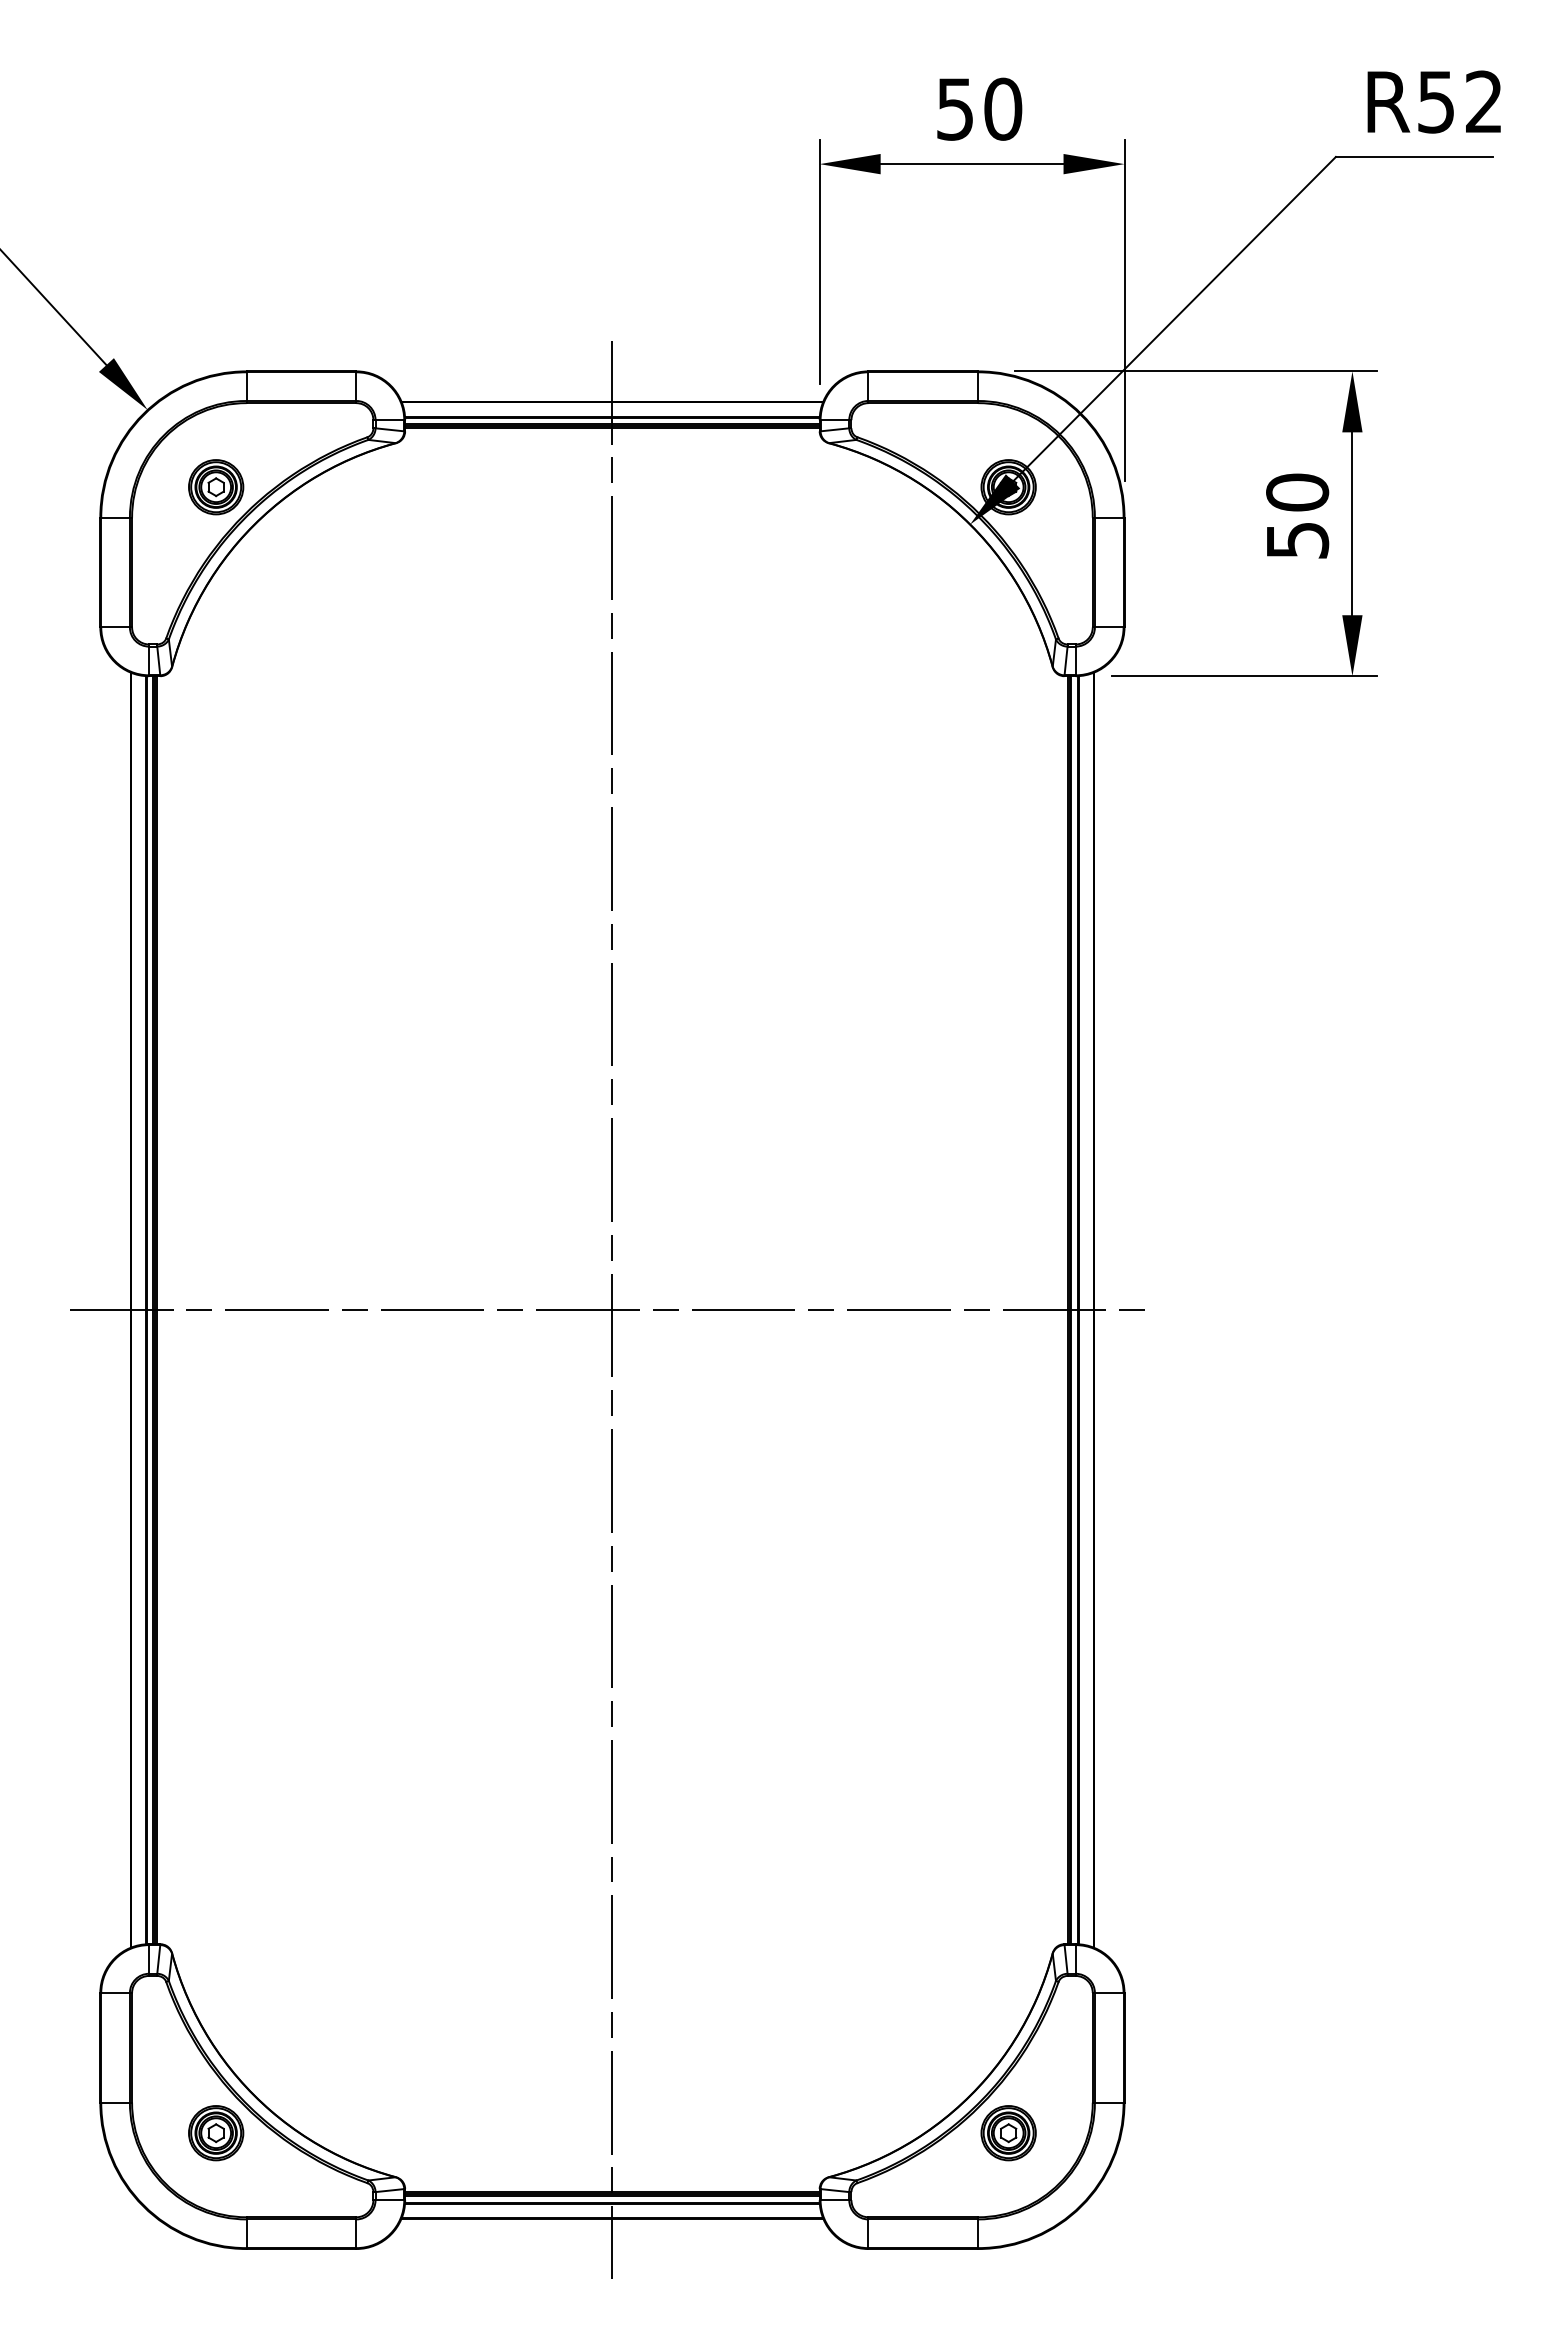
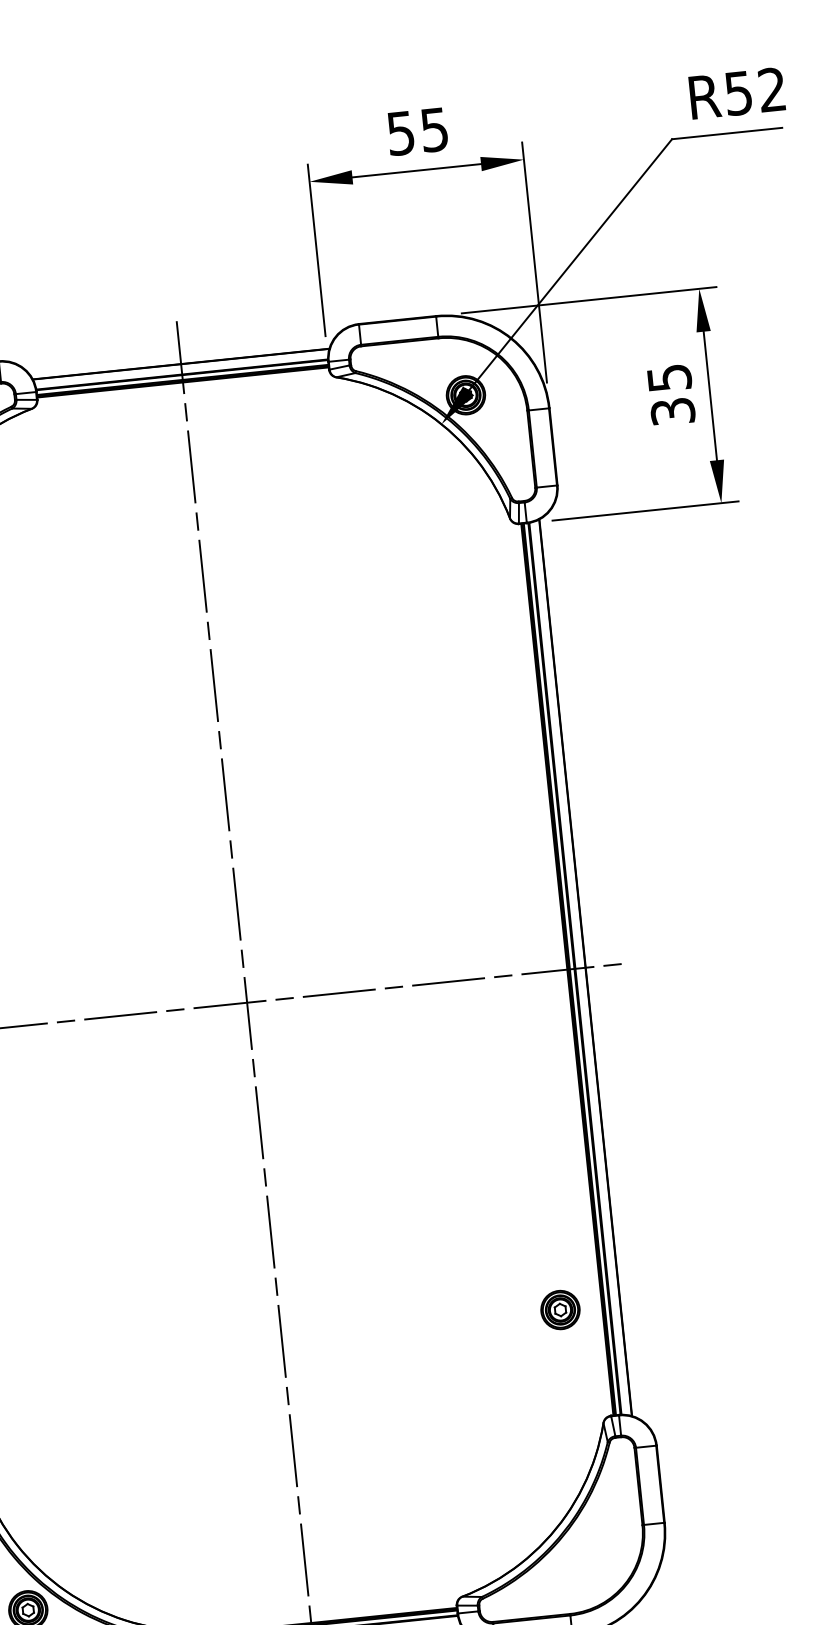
text: (1003, 108) -> (434, 129), 50 -> 55
text: (1297, 515) -> (671, 394), 50 -> 35
part: (1008, 2133) -> (560, 1310), moved

